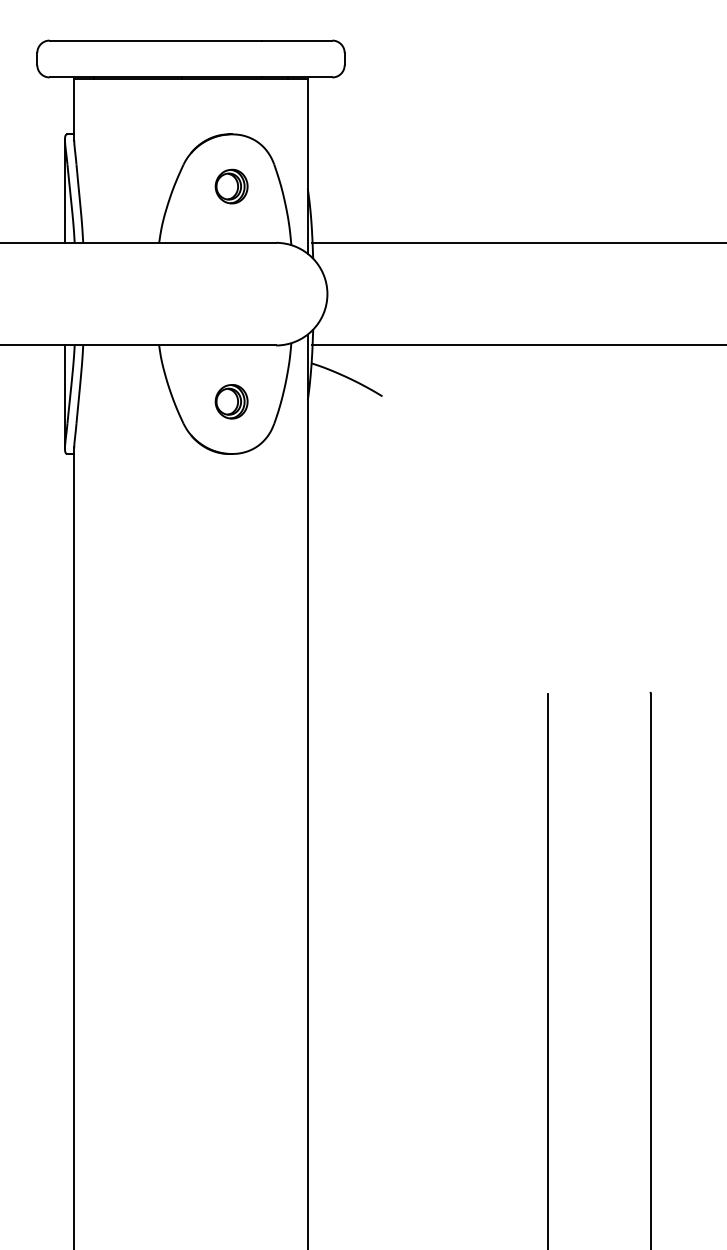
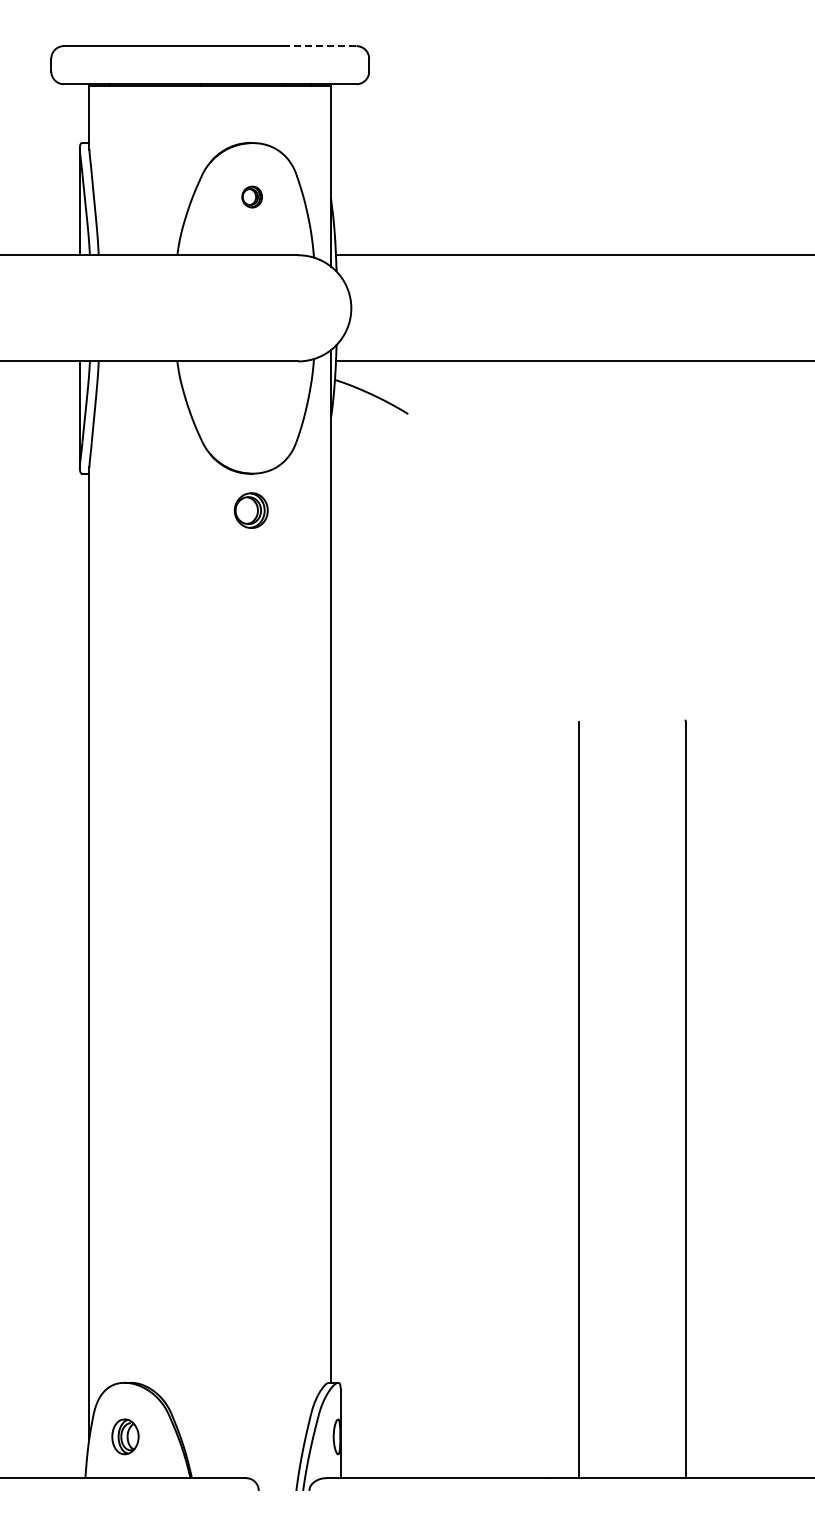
line: (296, 40) -> (319, 46), solid -> dashed
part: (230, 186) -> (251, 196), size x0.6
part: (230, 401) -> (250, 510), moved

